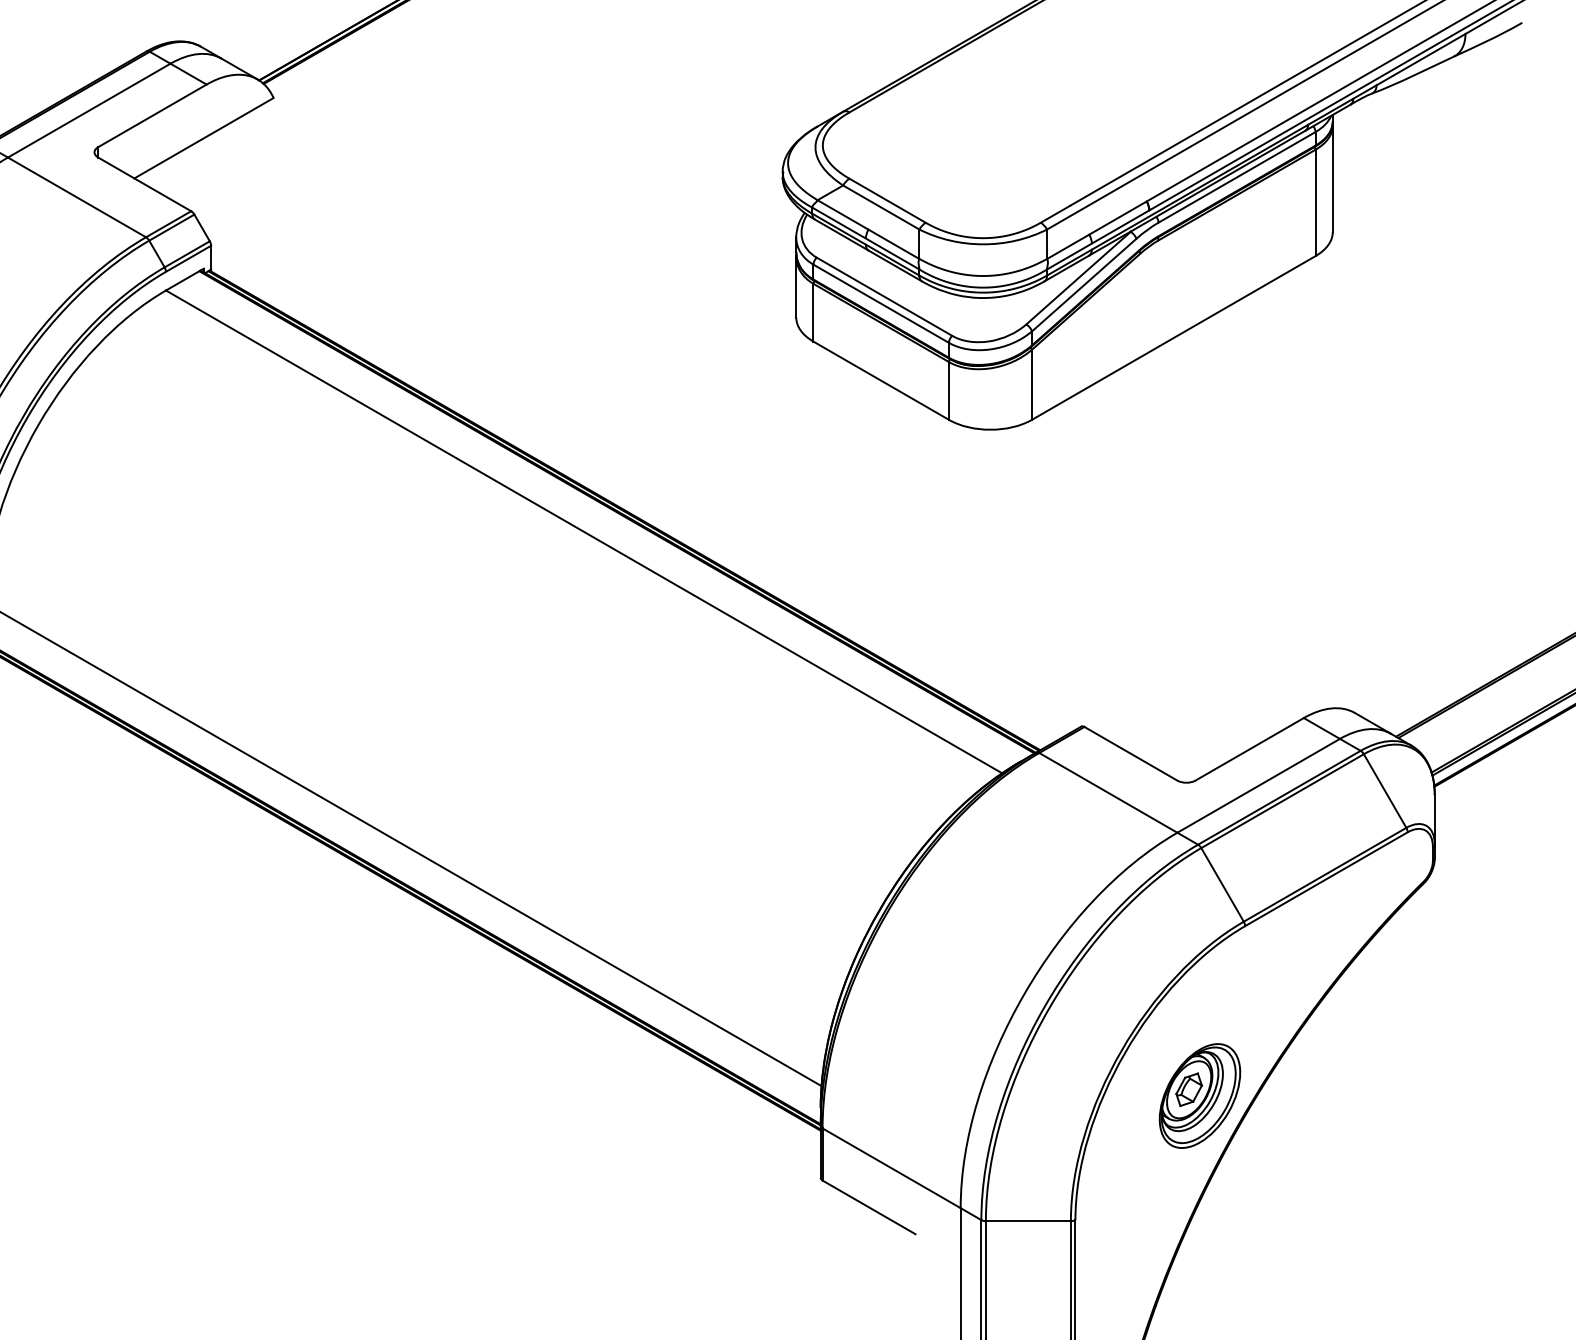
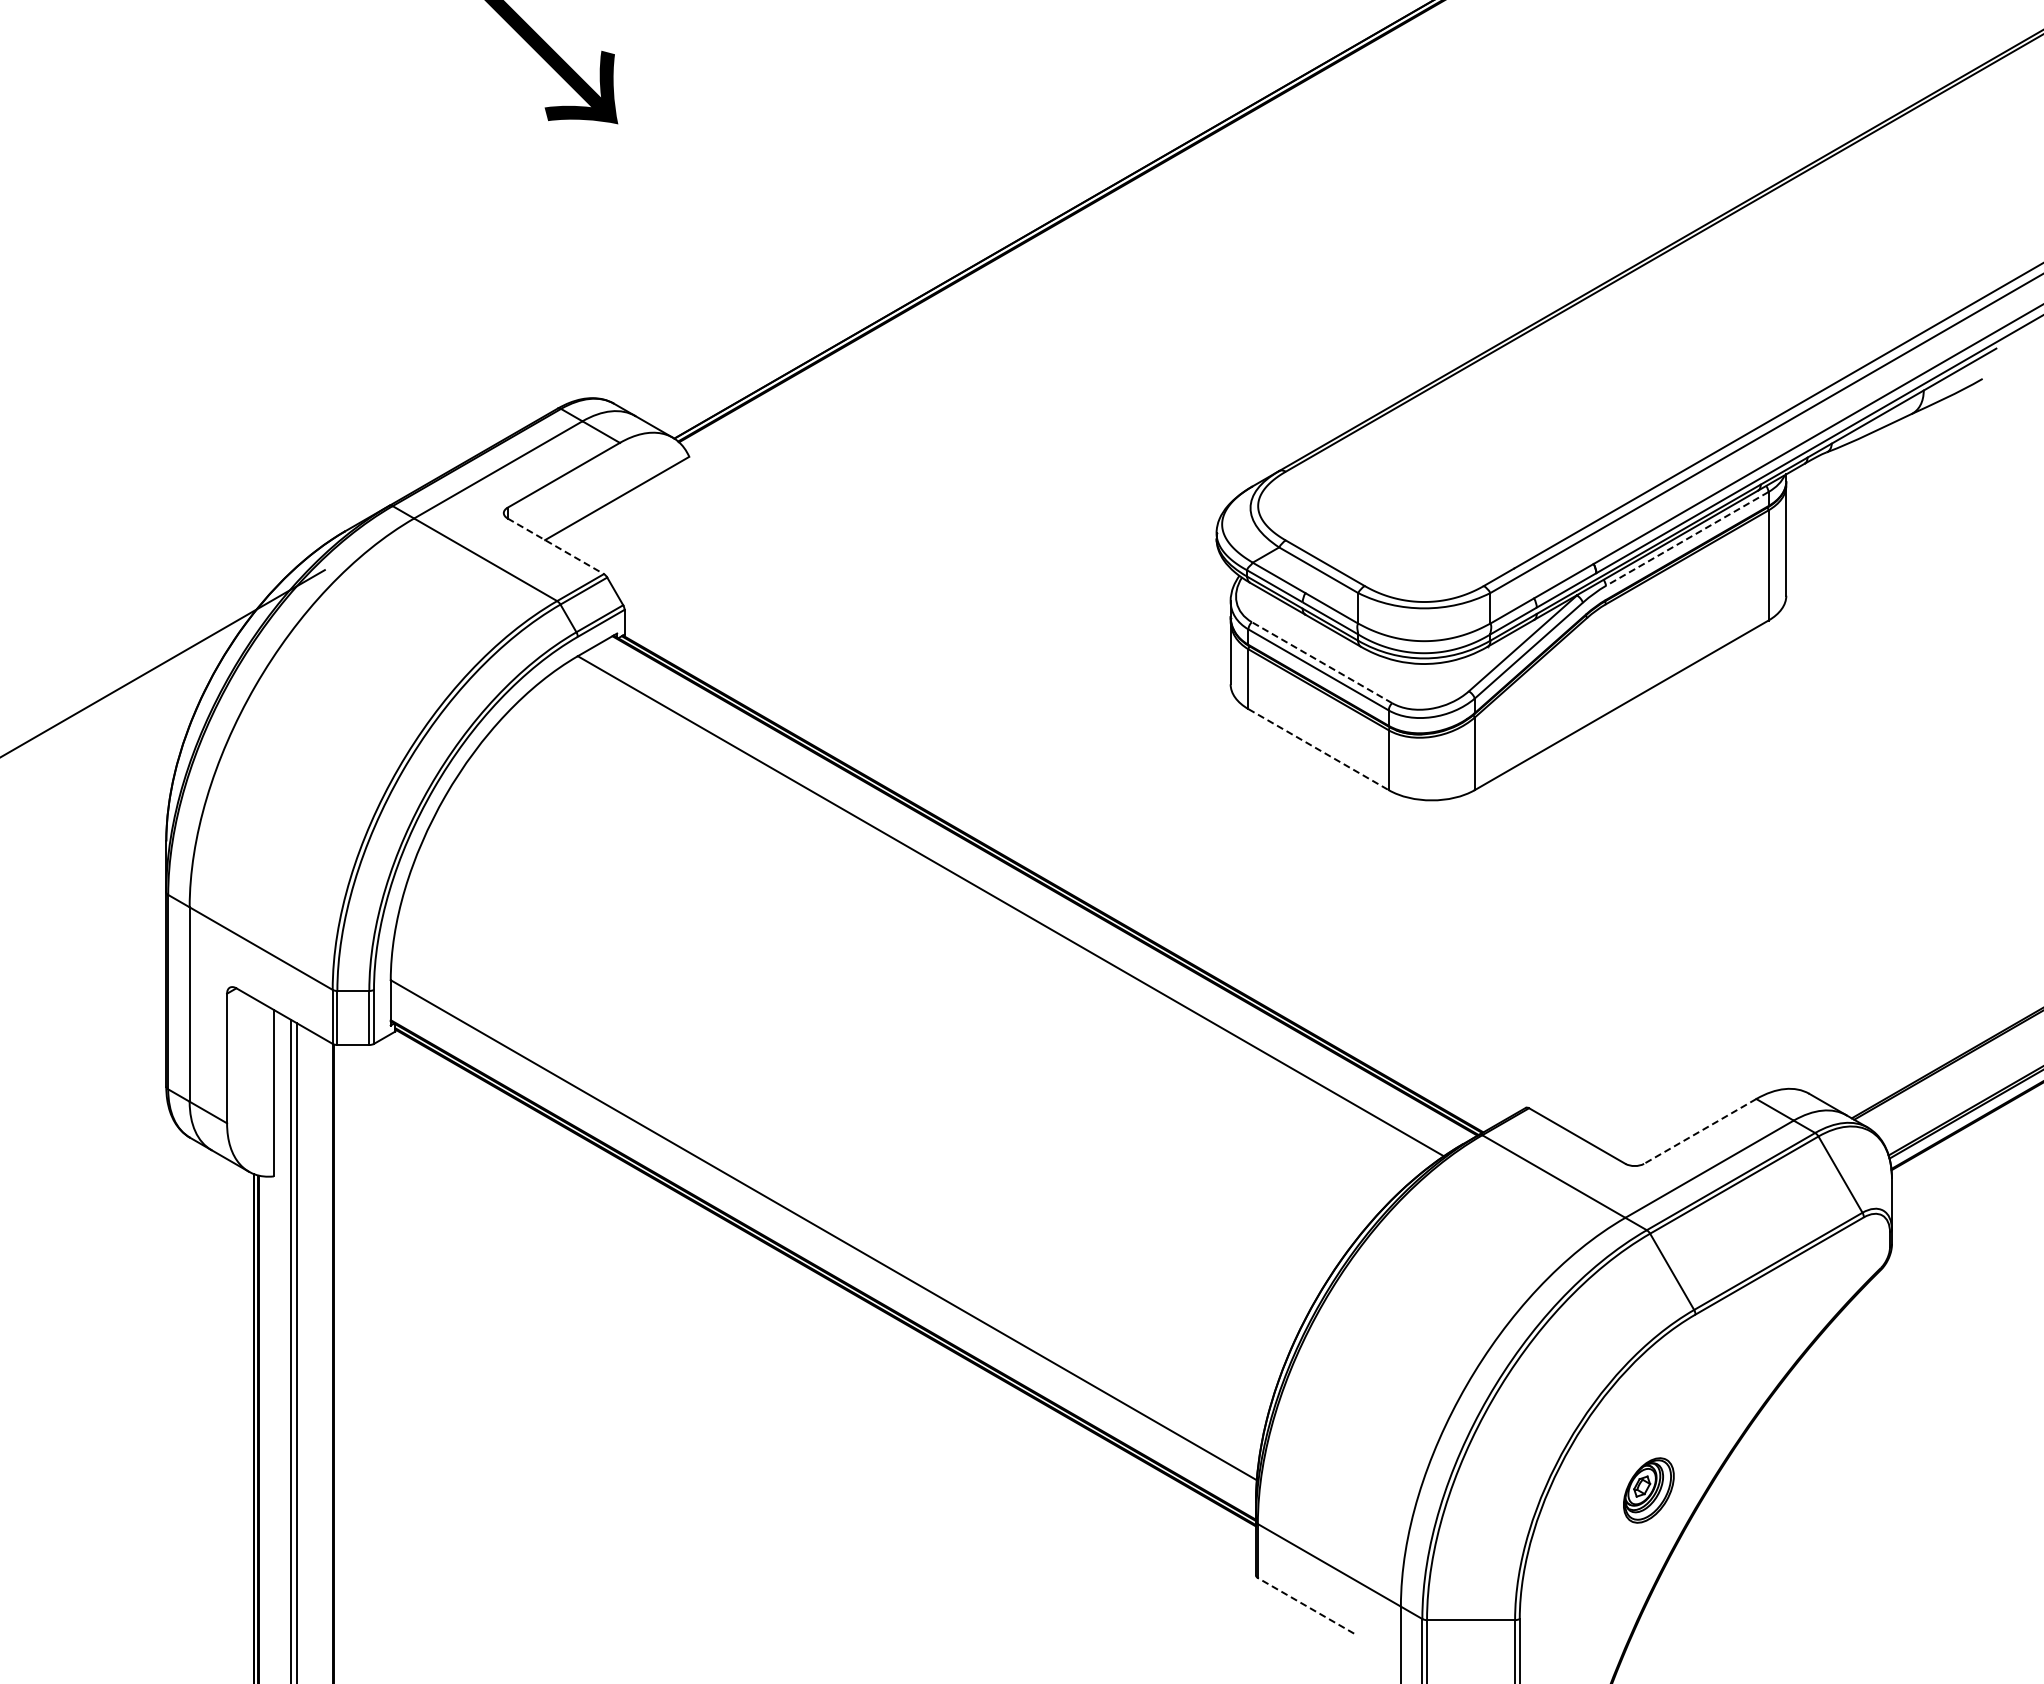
line: (1237, 176) -> (1687, 538), solid -> dashed
line: (144, 184) -> (555, 546), solid -> dashed
line: (883, 296) -> (1321, 662), solid -> dashed
line: (882, 380) -> (1319, 749), solid -> dashed
line: (1249, 749) -> (1700, 1131), solid -> dashed
part: (1199, 1096) -> (1648, 1490), size x0.6
line: (869, 1207) -> (1306, 1605), solid -> dashed

